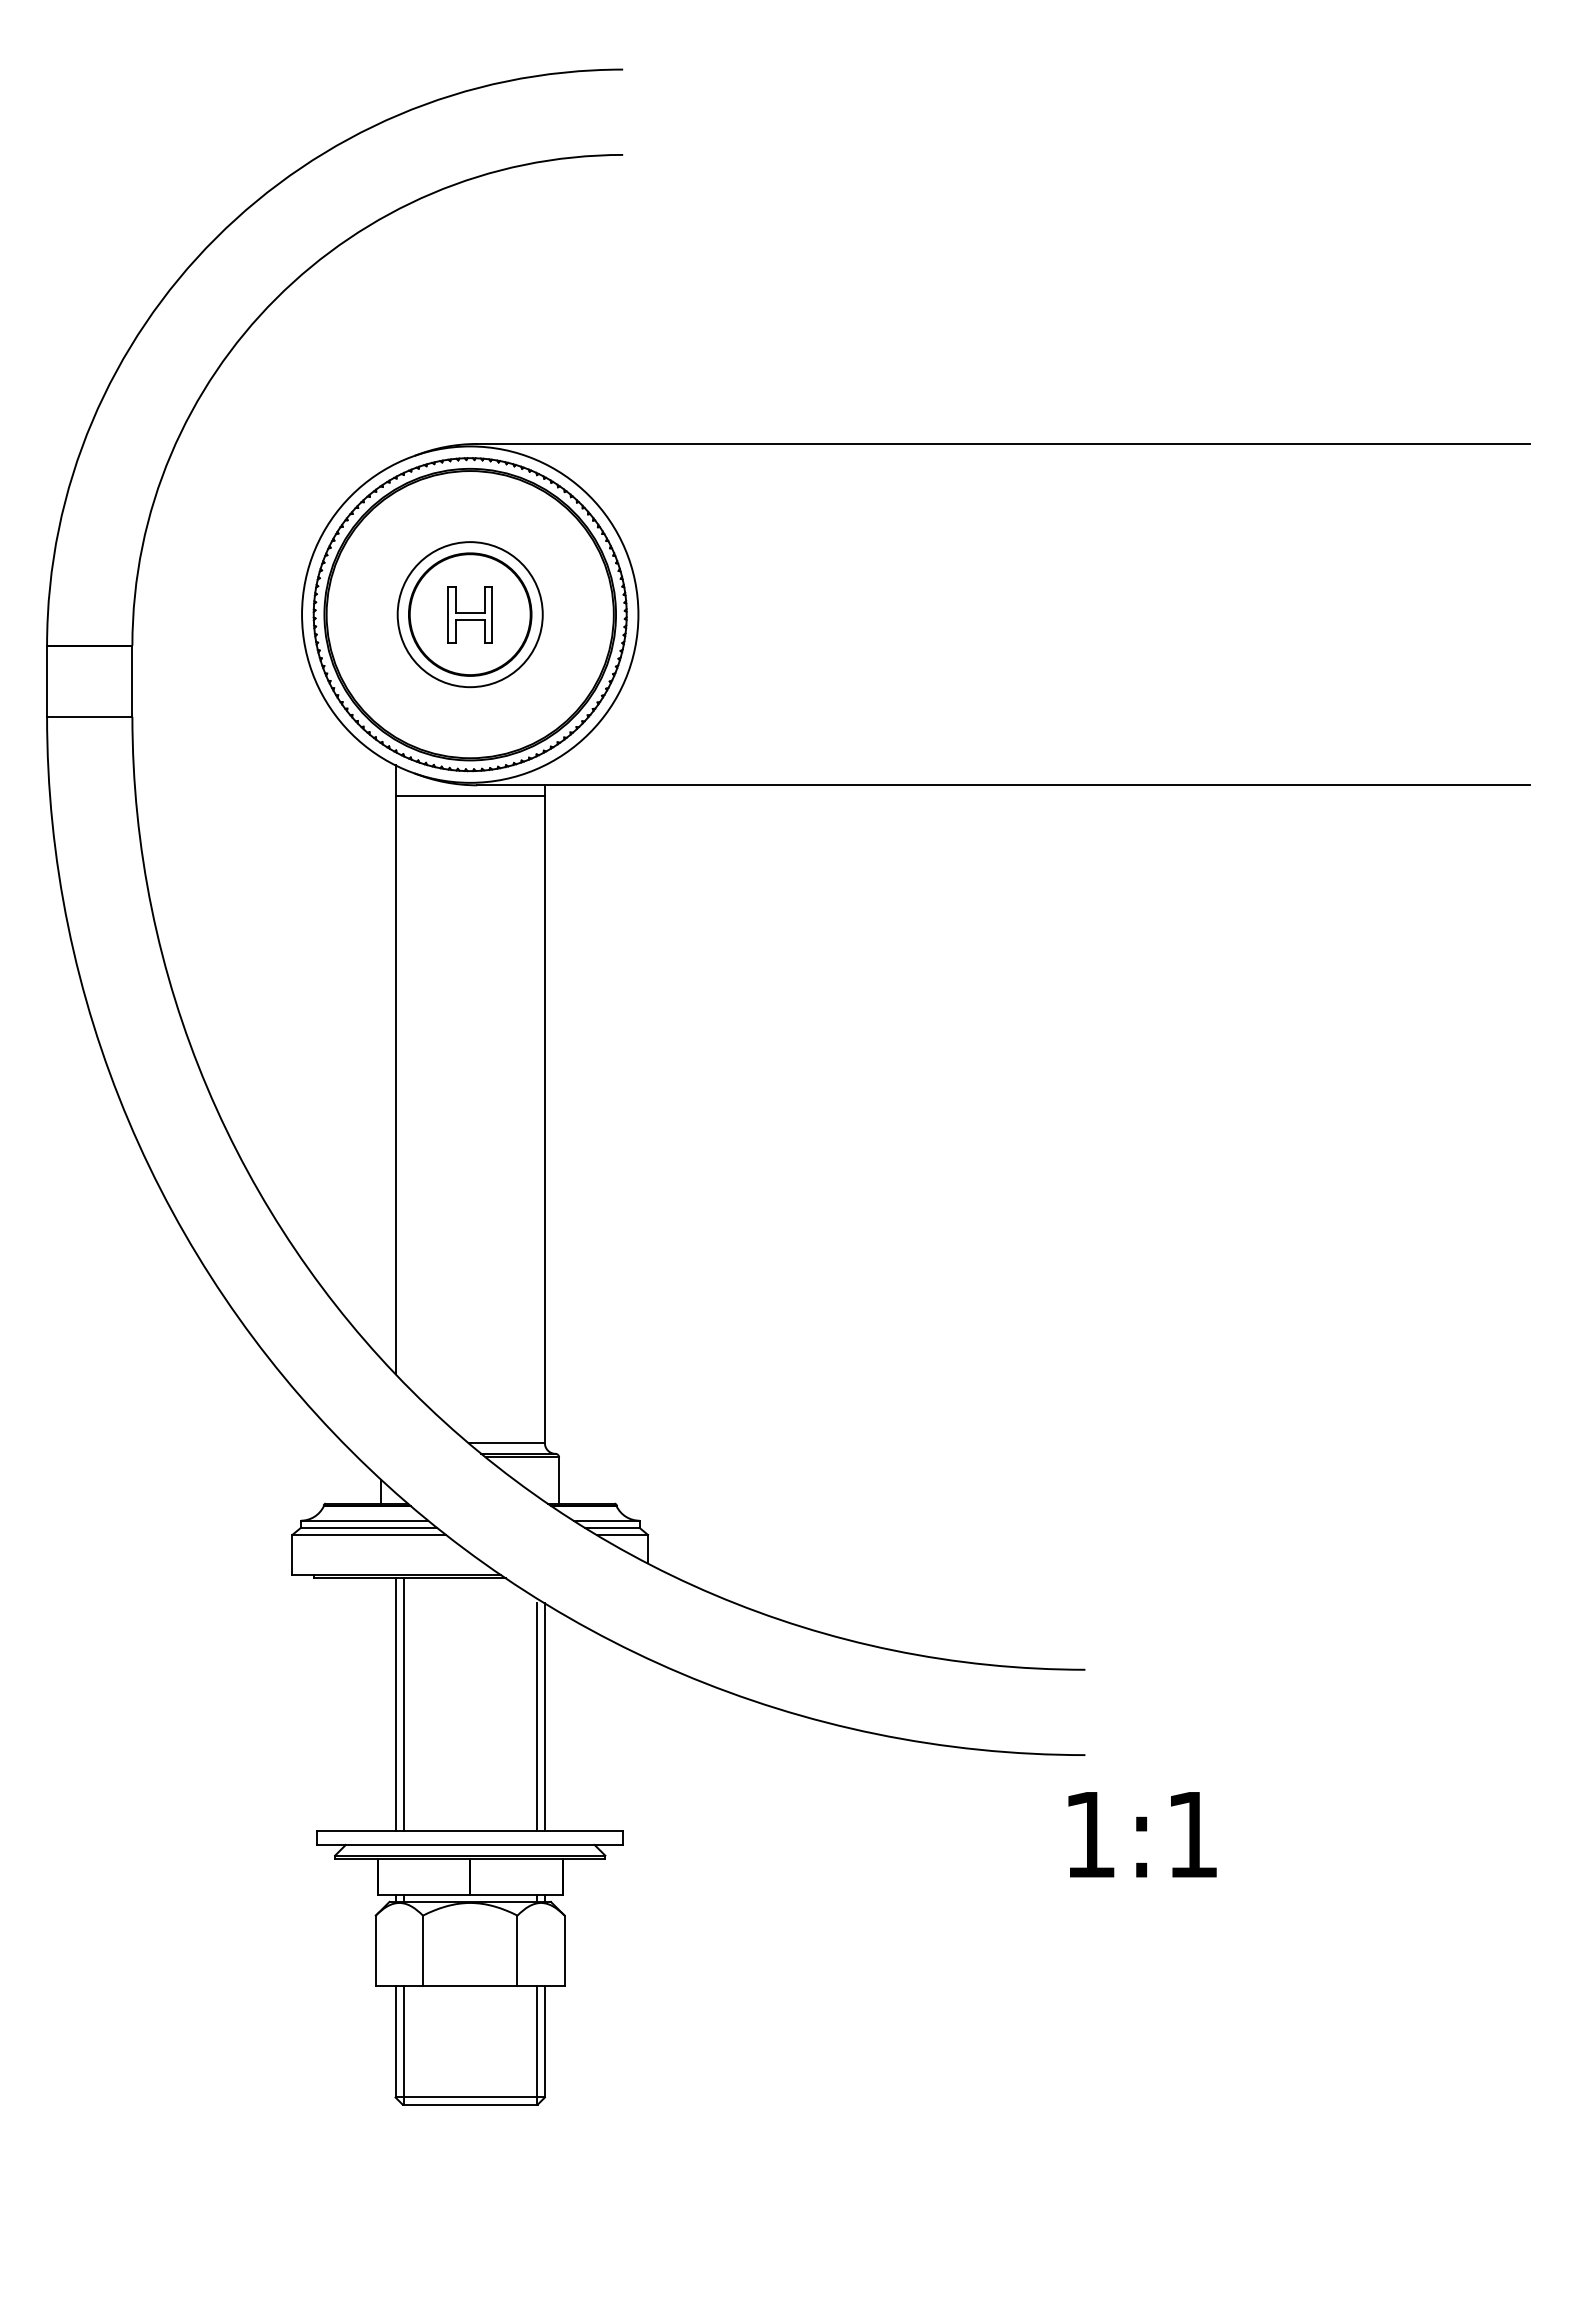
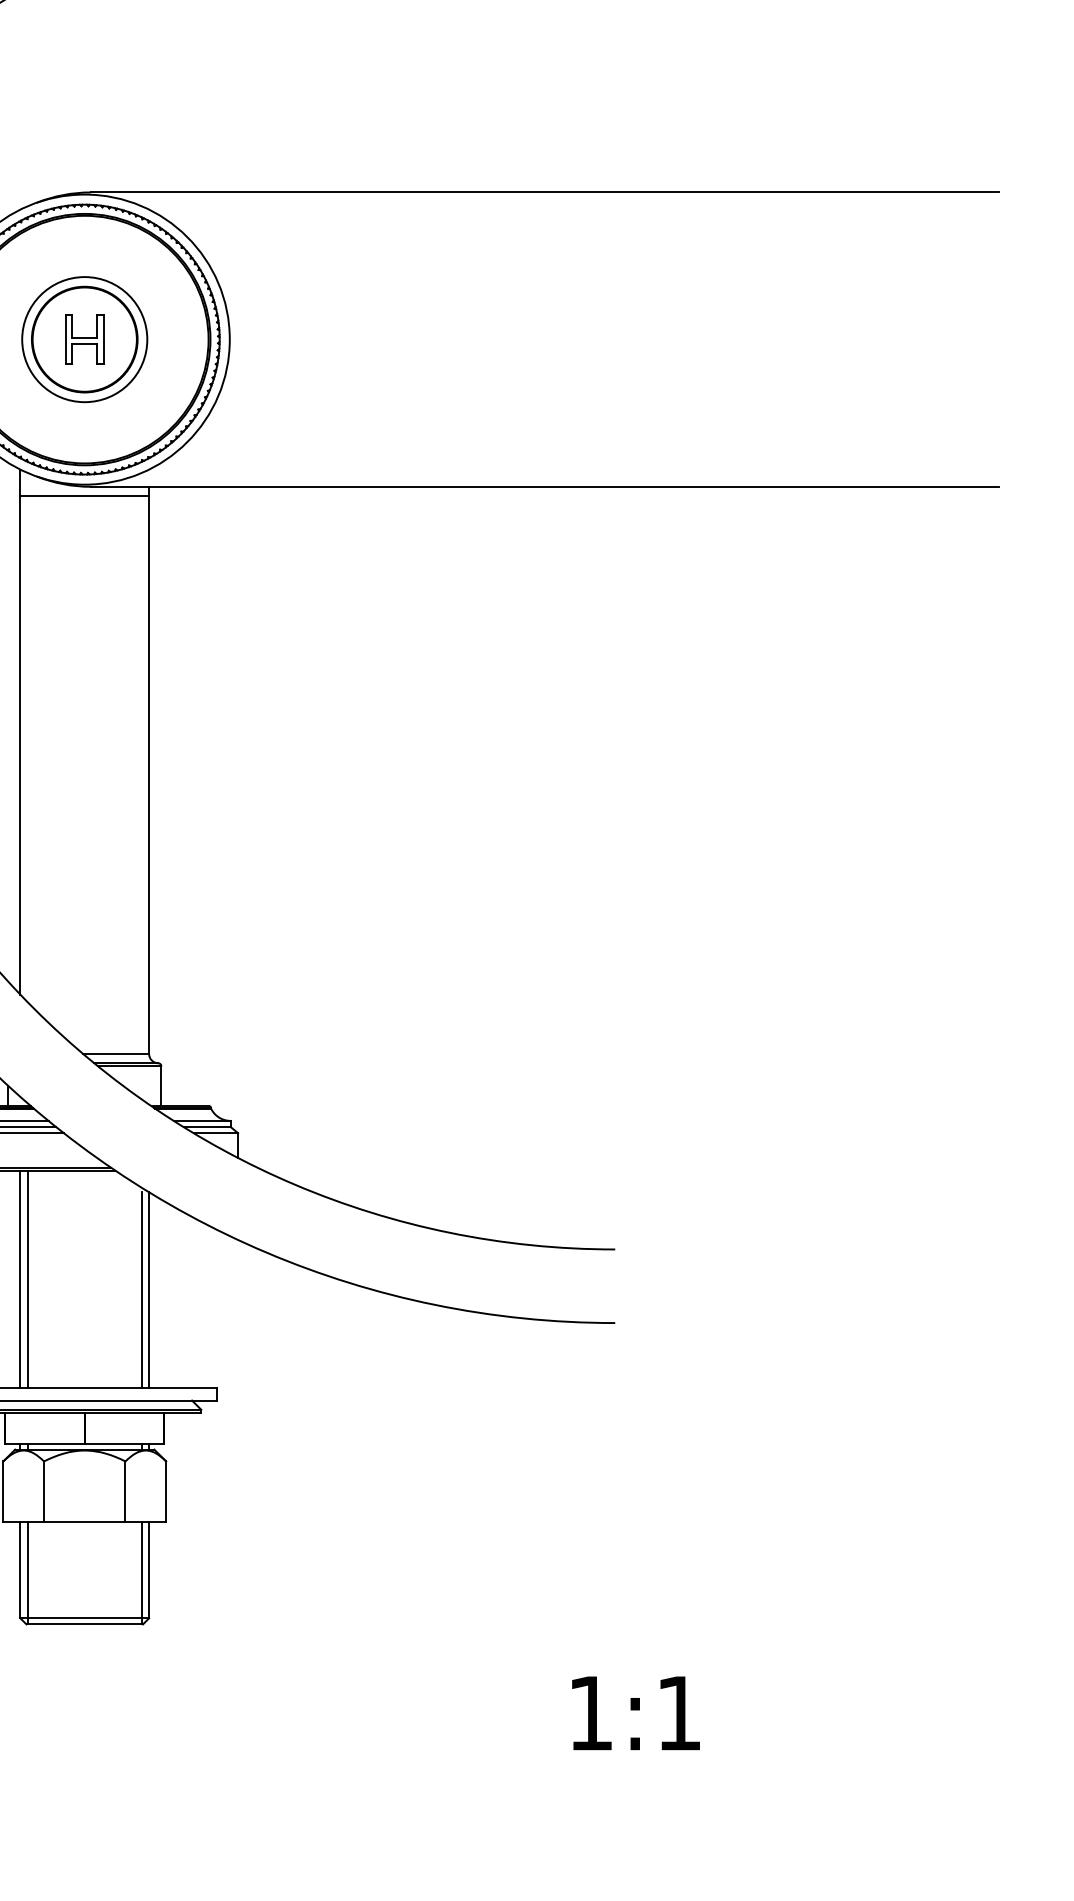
text: (1142, 1834) -> (636, 1713), moved

